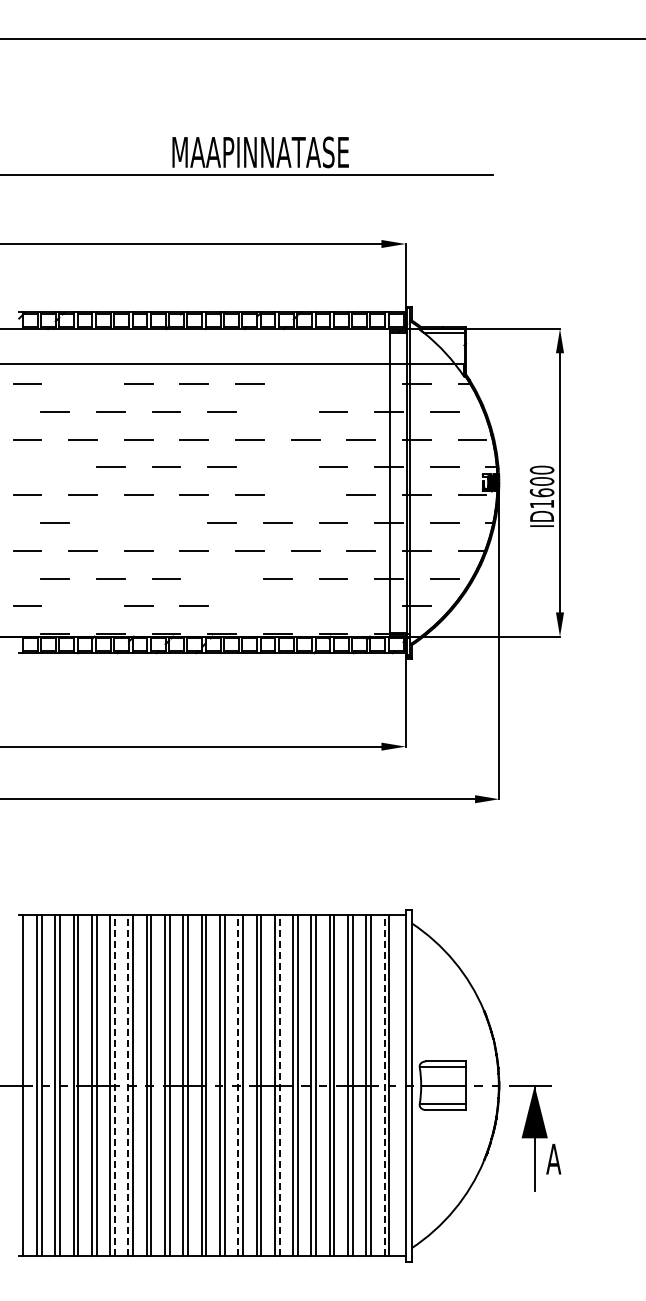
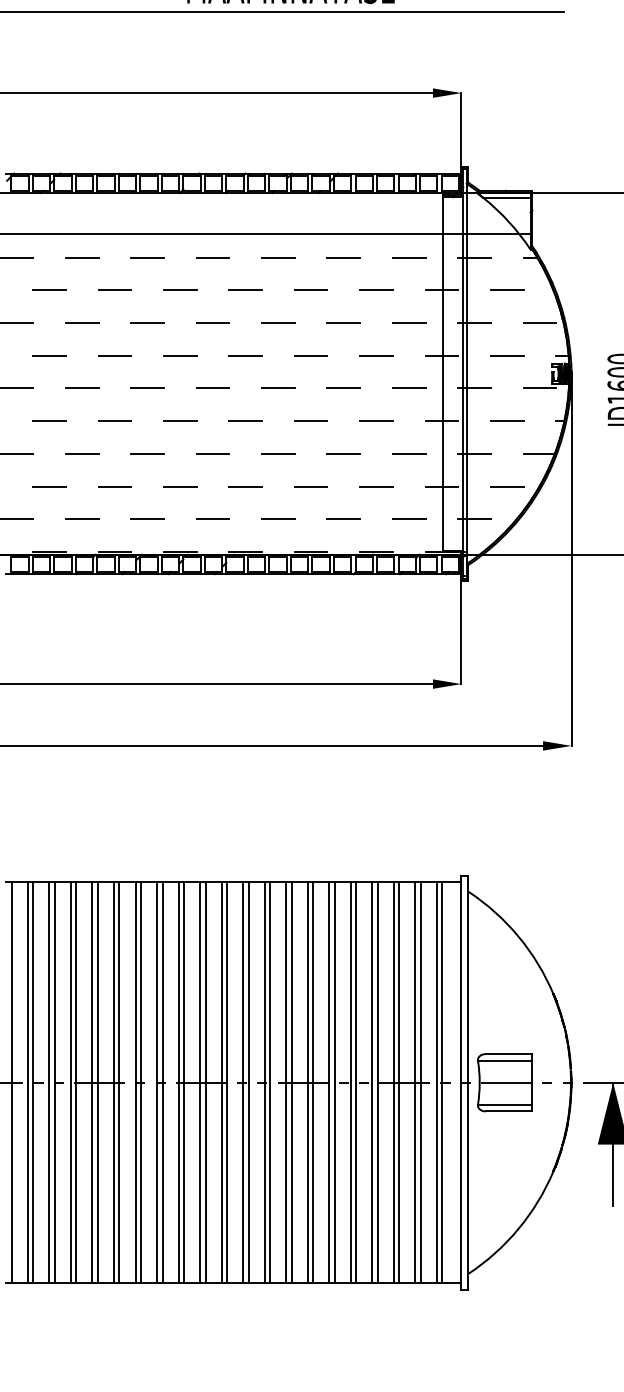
line: (82, 383) -> (81, 257), added
line: (305, 383) -> (343, 257), added
line: (361, 383) -> (409, 257), added
line: (277, 411) -> (310, 290), added
line: (55, 467) -> (49, 355), added
line: (277, 467) -> (310, 355), added
line: (305, 495) -> (343, 388), added
line: (110, 522) -> (114, 420), added
line: (166, 522) -> (180, 420), added
line: (222, 578) -> (246, 486), added
line: (82, 606) -> (81, 519), added
line: (249, 606) -> (277, 519), added
line: (305, 606) -> (343, 519), added
line: (361, 606) -> (409, 519), added
line: (114, 1085) -> (119, 1082), dashed -> solid
line: (128, 1085) -> (135, 1082), dashed -> solid
line: (238, 1085) -> (264, 1082), dashed -> solid
line: (279, 1085) -> (313, 1082), dashed -> solid
line: (384, 1085) -> (436, 1082), dashed -> solid

